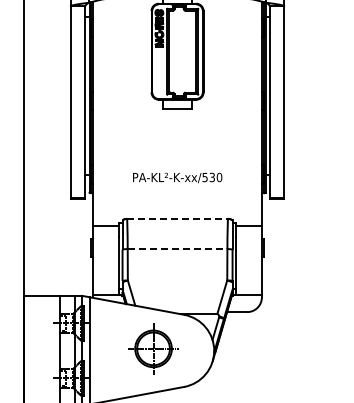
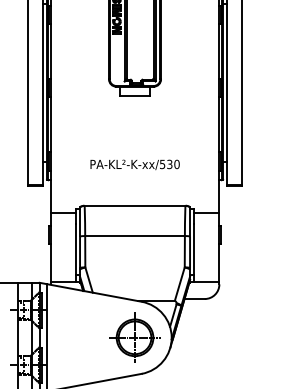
line: (177, 218) -> (134, 205), dashed -> solid
line: (177, 249) -> (134, 236), dashed -> solid
part: (153, 348) -> (134, 337), moved

